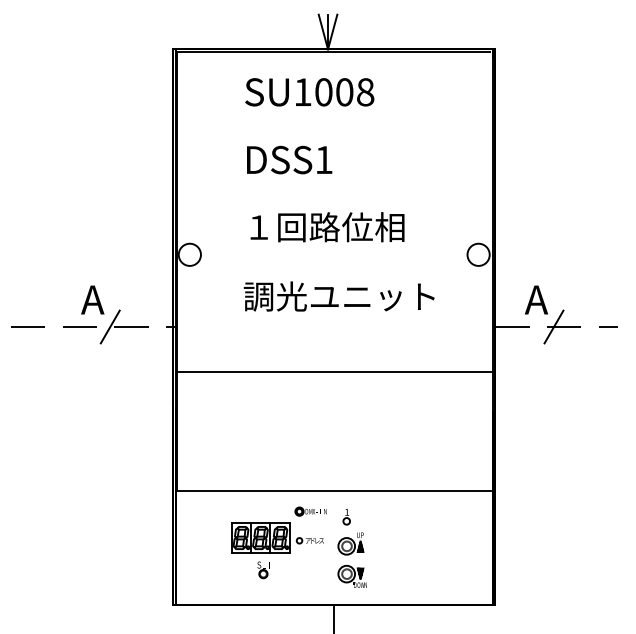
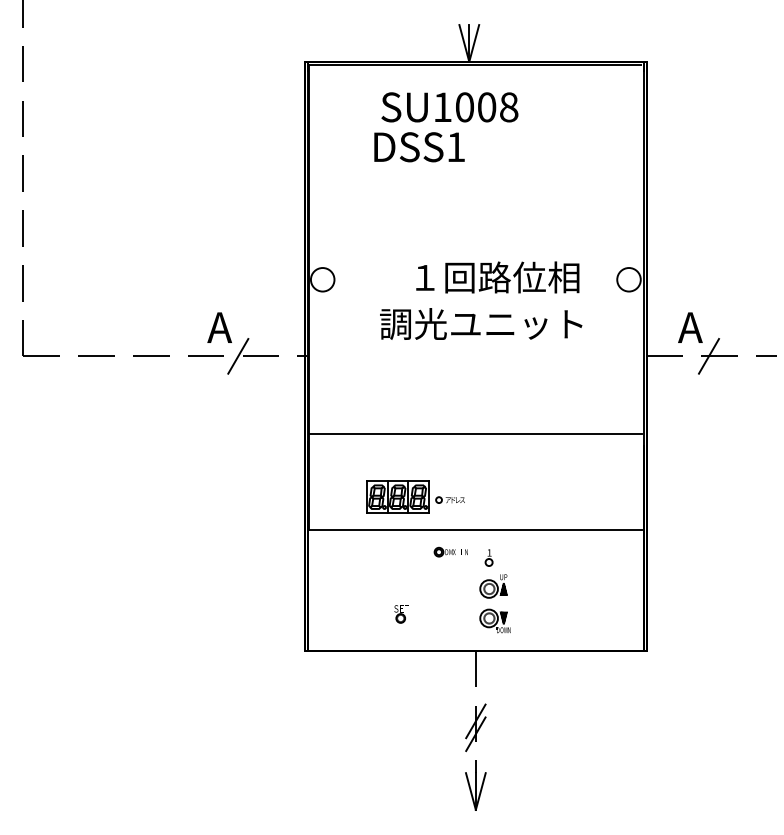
text: (289, 160) -> (419, 147), moved
text: (327, 227) -> (497, 277), moved
line: (333, 371) -> (475, 433), moved
part: (277, 537) -> (415, 496), moved

